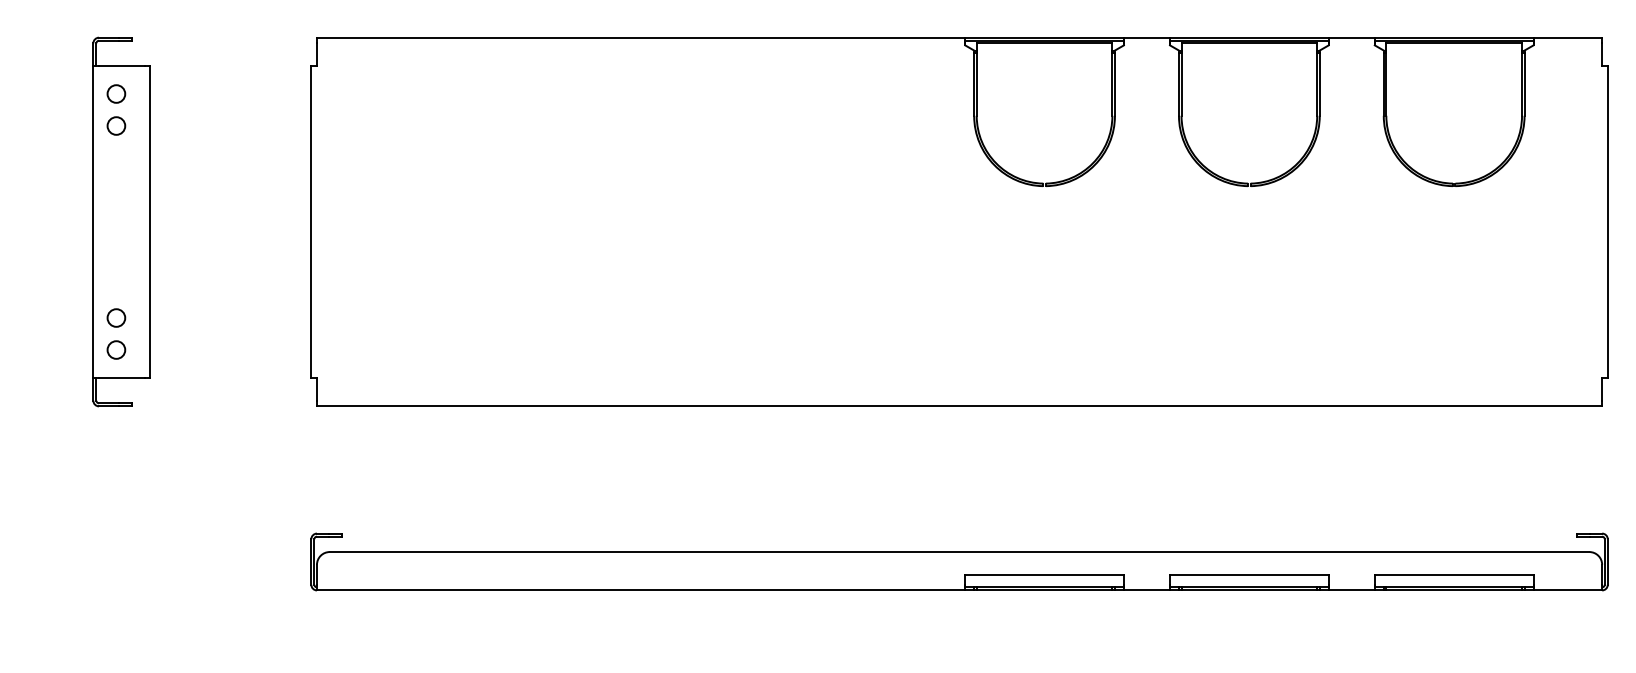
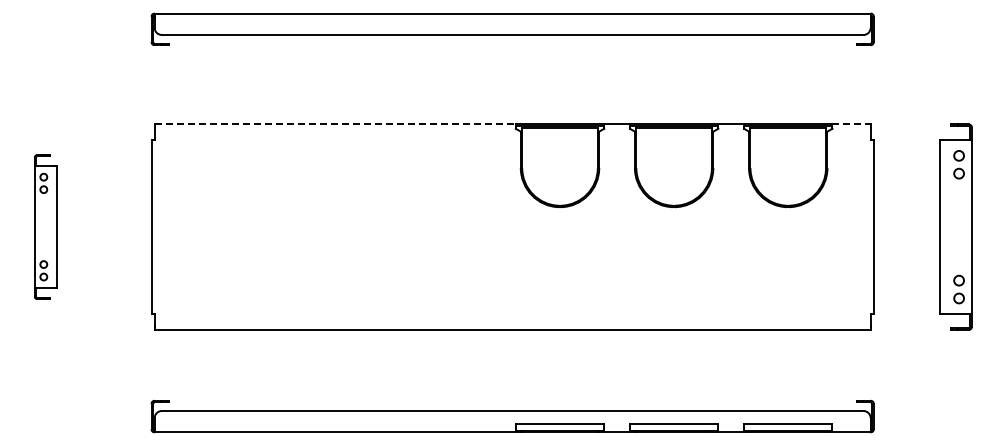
line: (641, 37) -> (335, 124), solid -> dashed
line: (1569, 37) -> (852, 124), solid -> dashed
part: (121, 220) -> (45, 226), size x0.7

